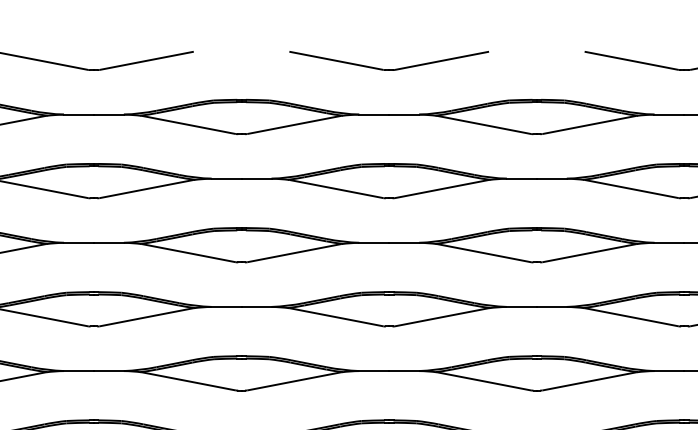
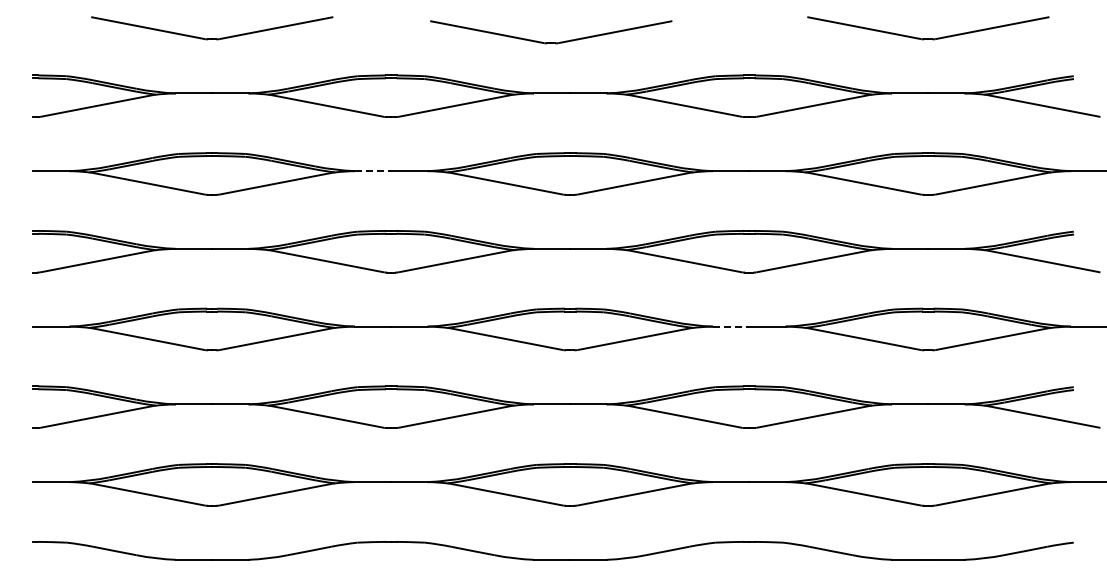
part: (389, 69) -> (551, 42), moved
line: (226, 179) -> (373, 171), solid -> dashed
line: (522, 306) -> (731, 326), solid -> dashed

